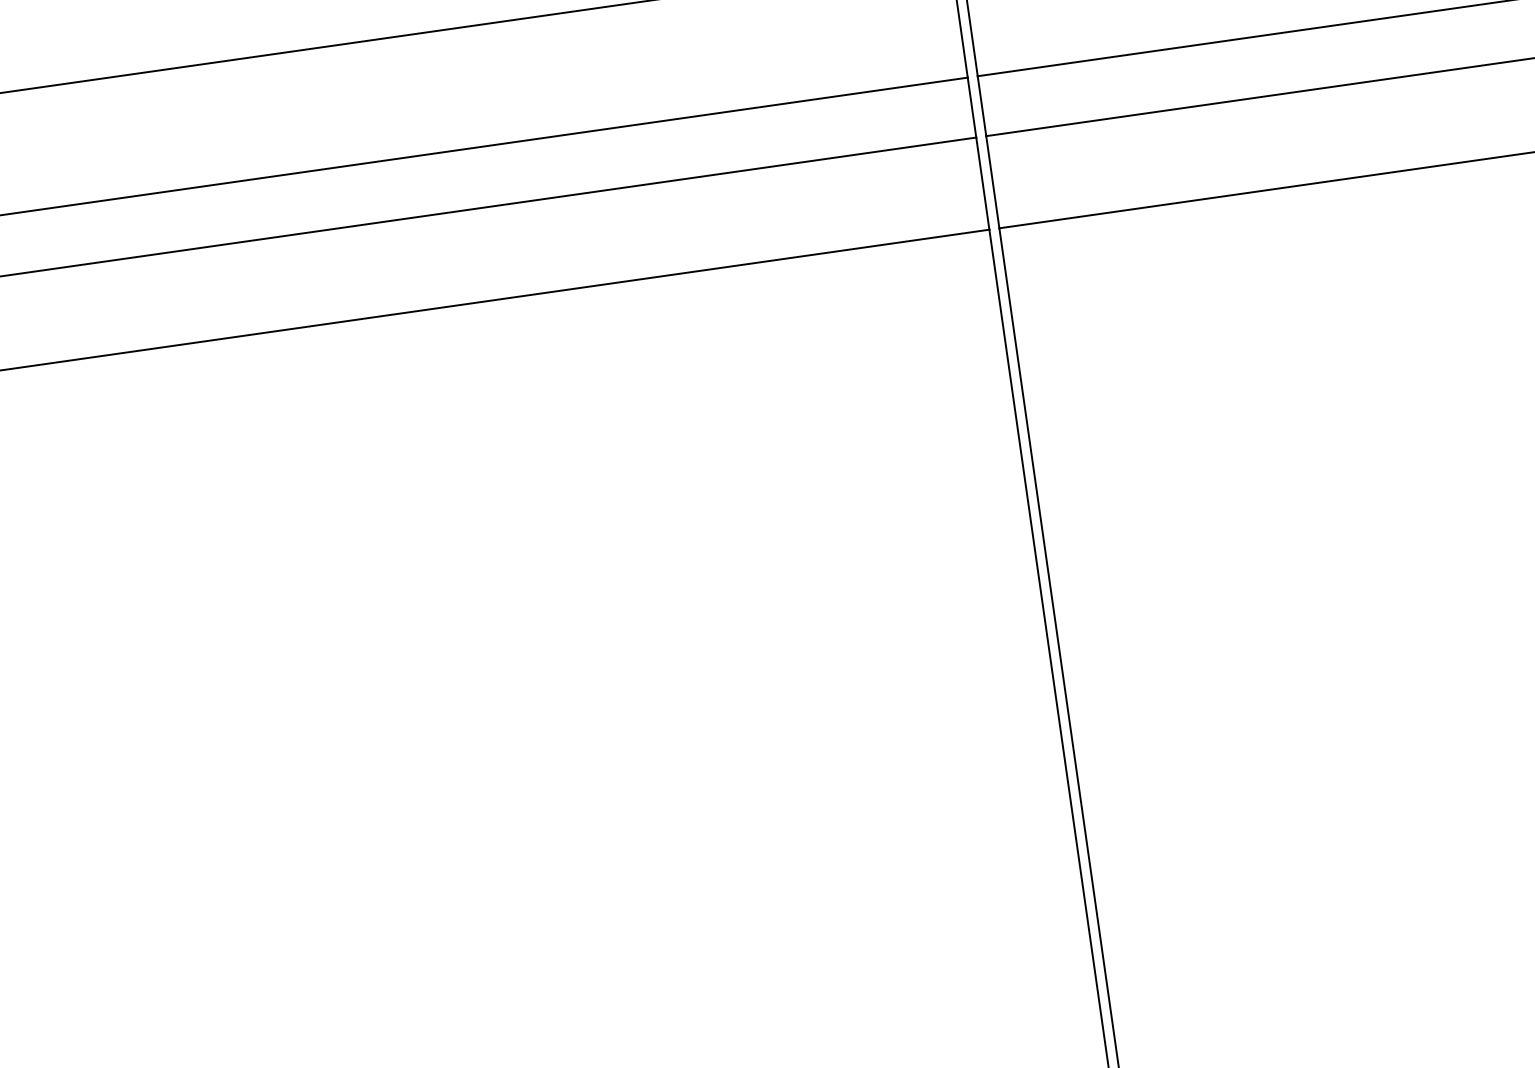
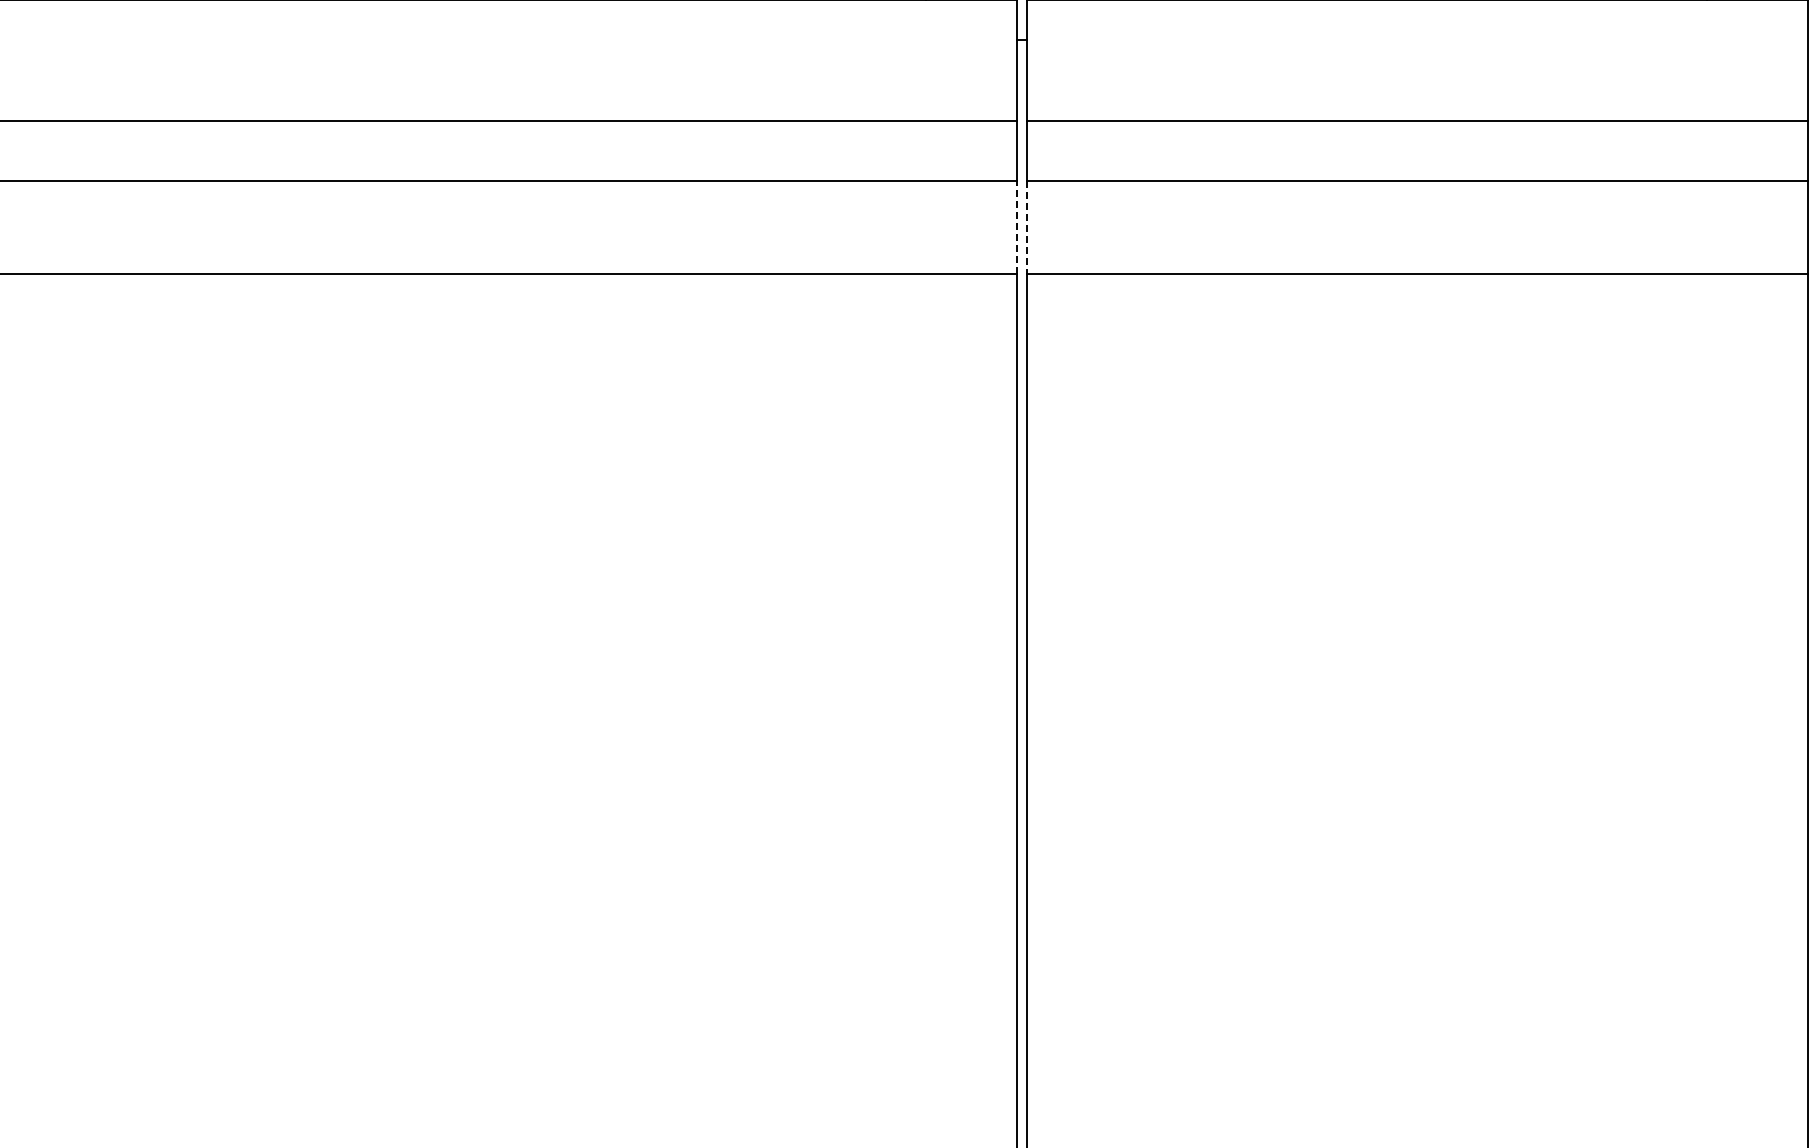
line: (992, 181) -> (1026, 227), solid -> dashed
line: (982, 183) -> (1016, 227), solid -> dashed

